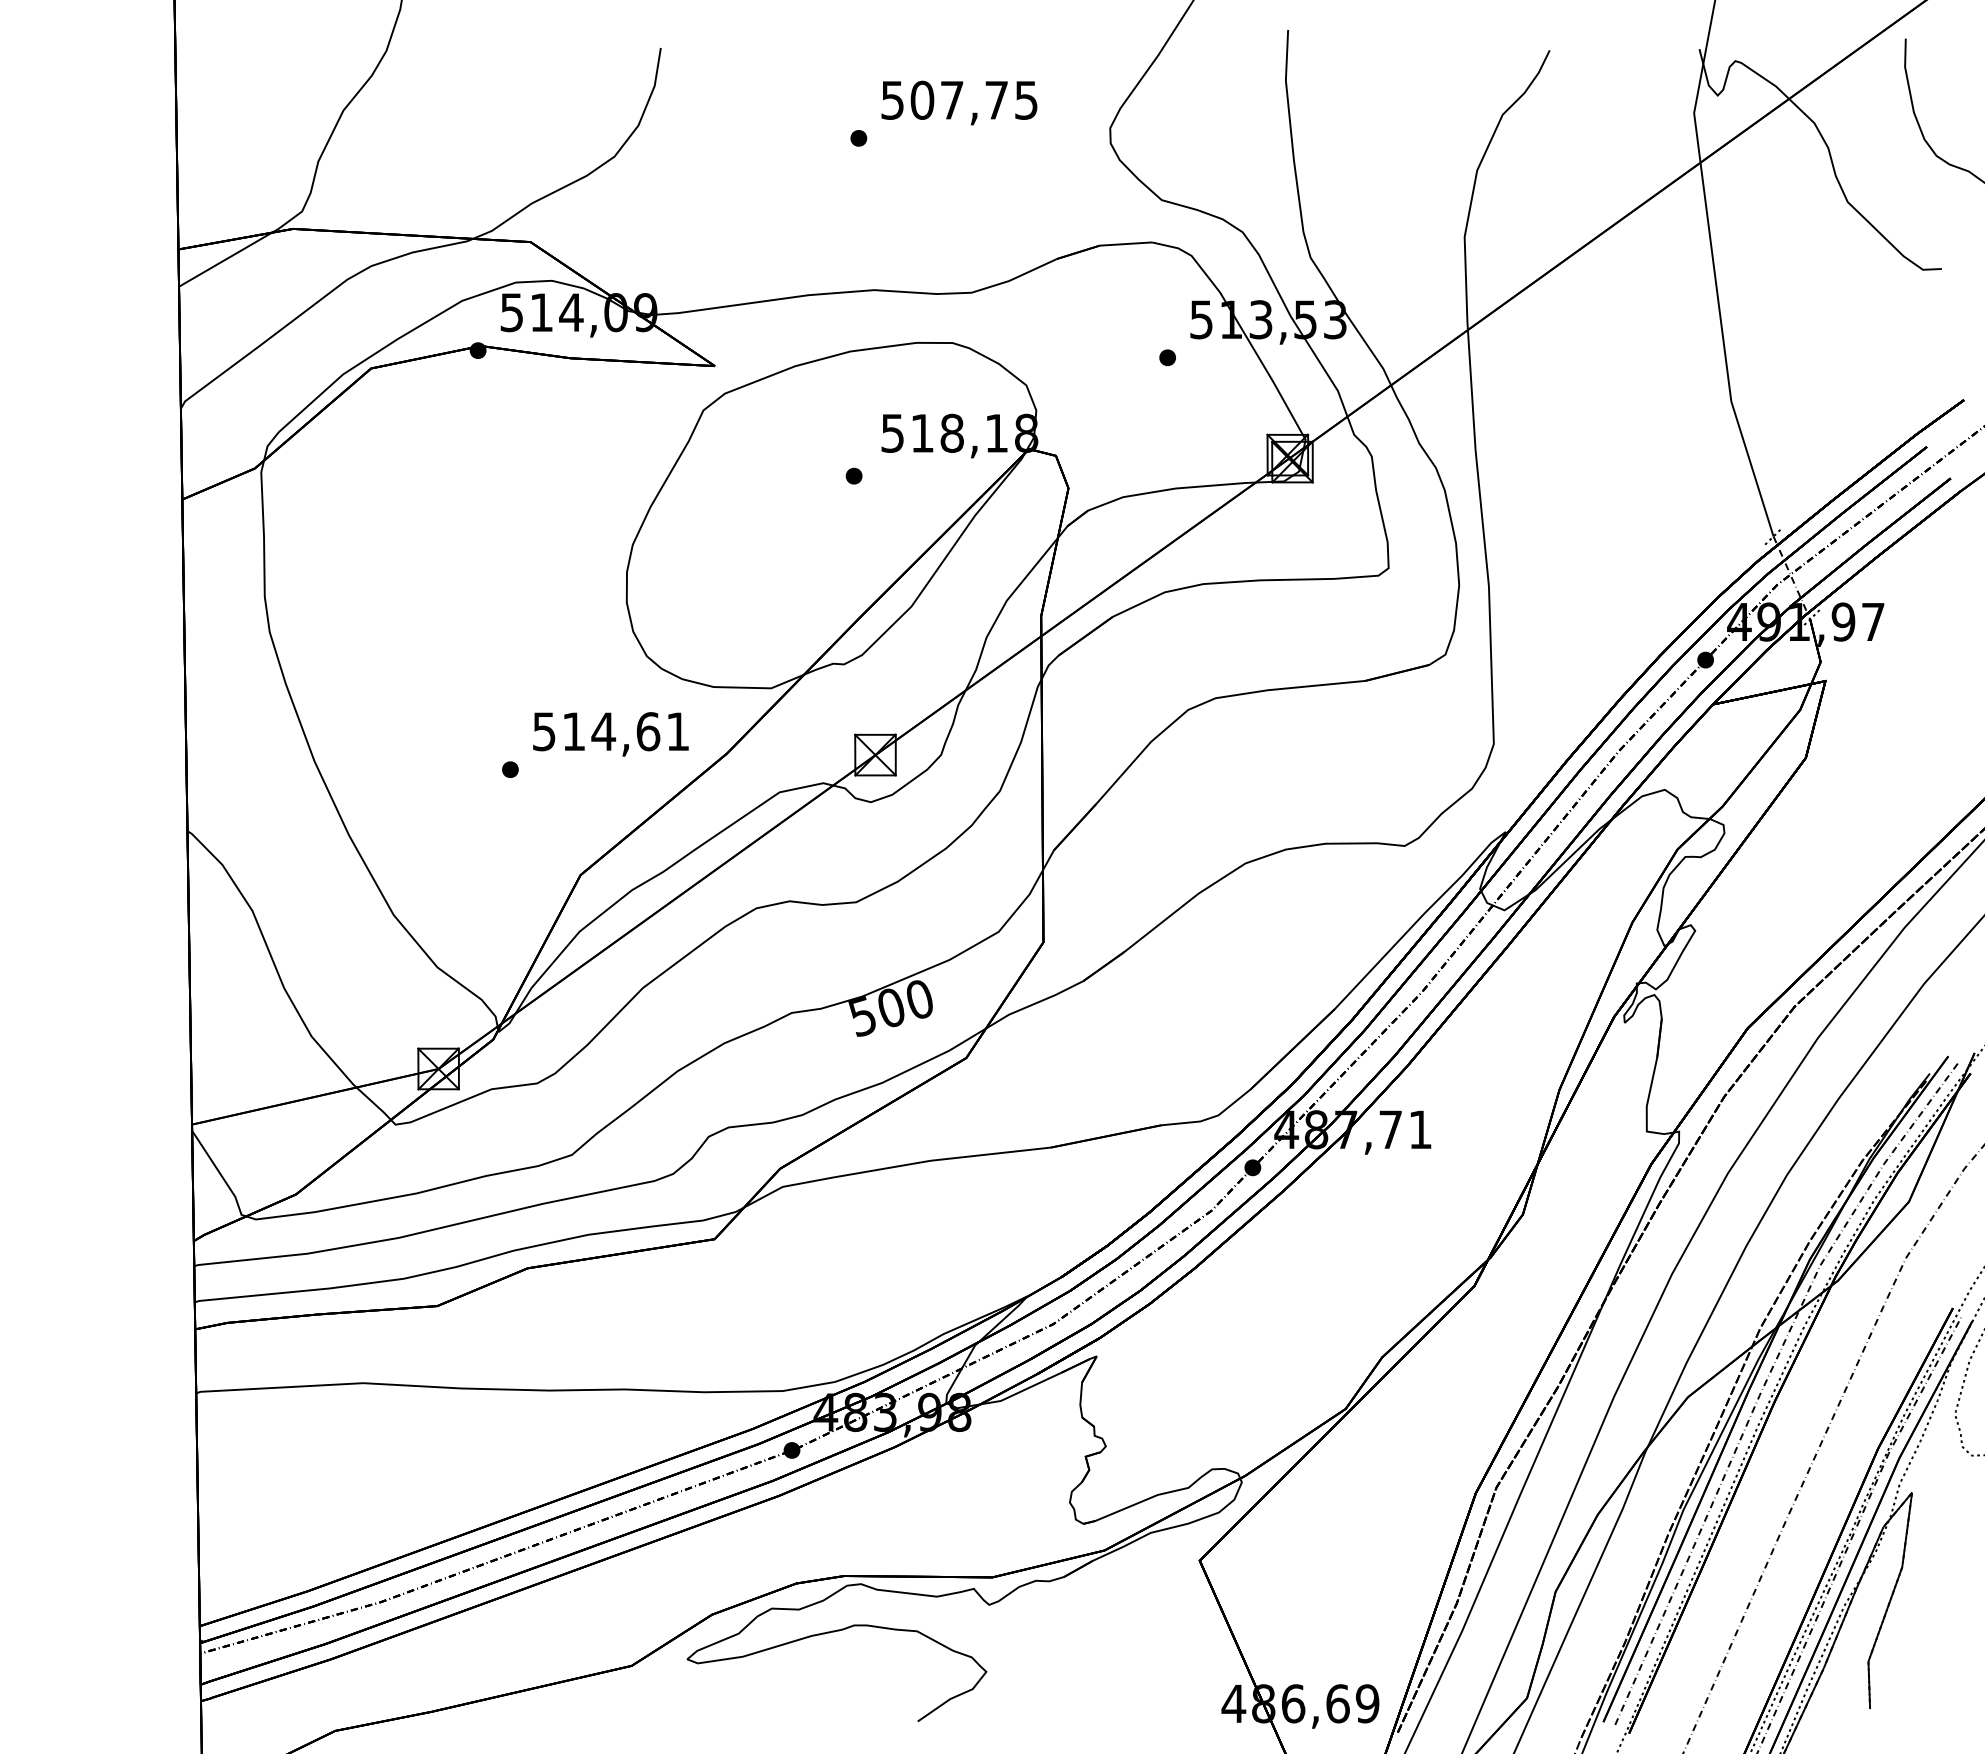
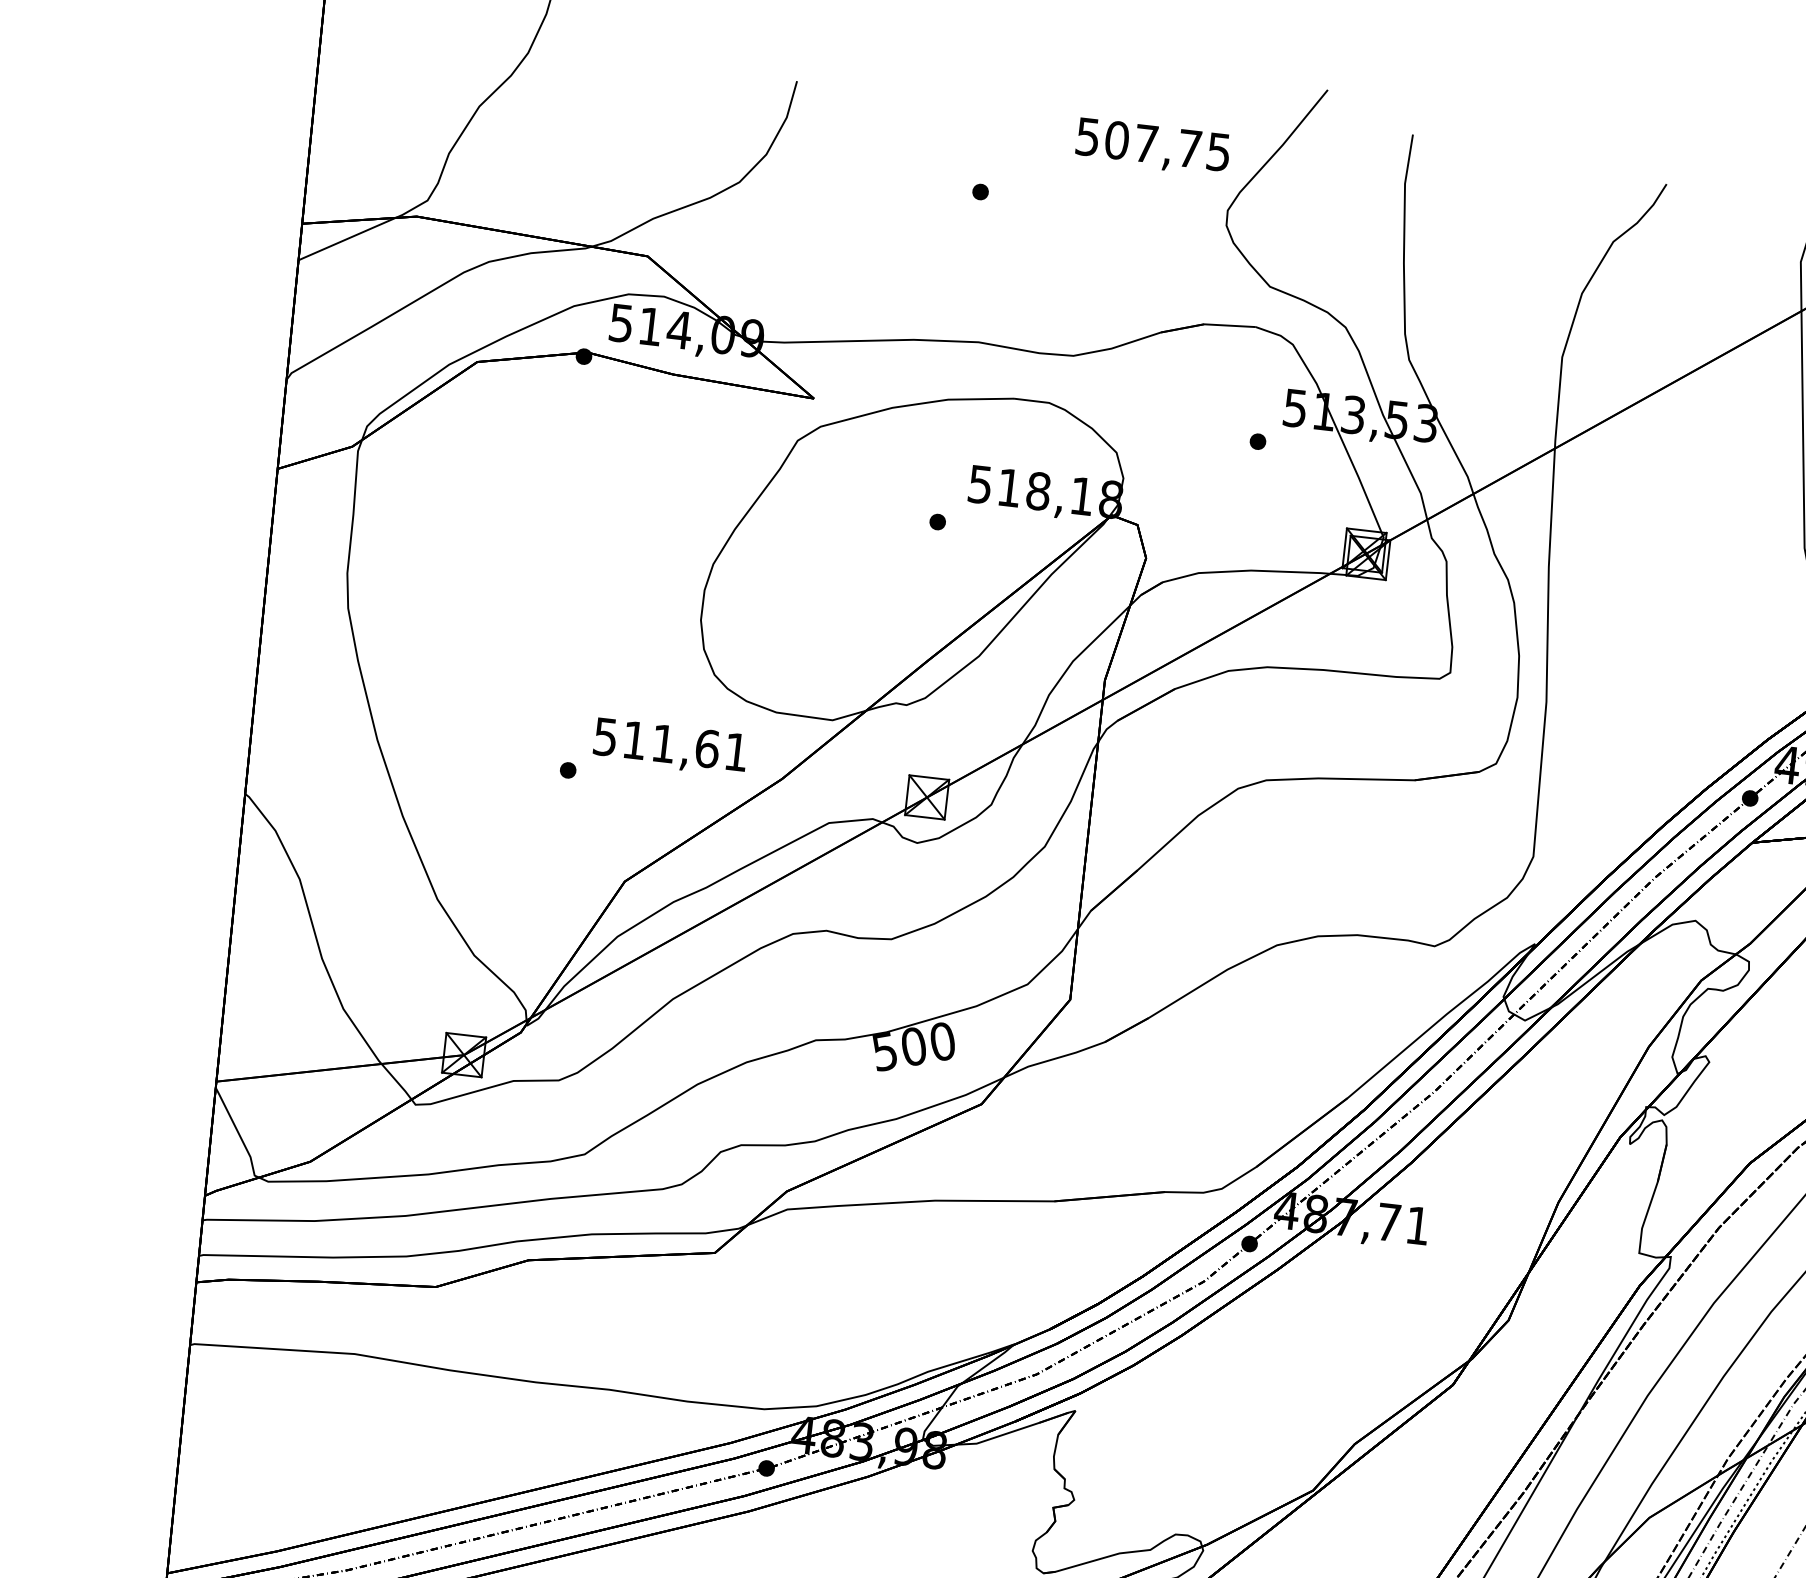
text: (959, 102) -> (1153, 146), moved
text: (603, 731) -> (663, 743), 514,61 -> 511,61

